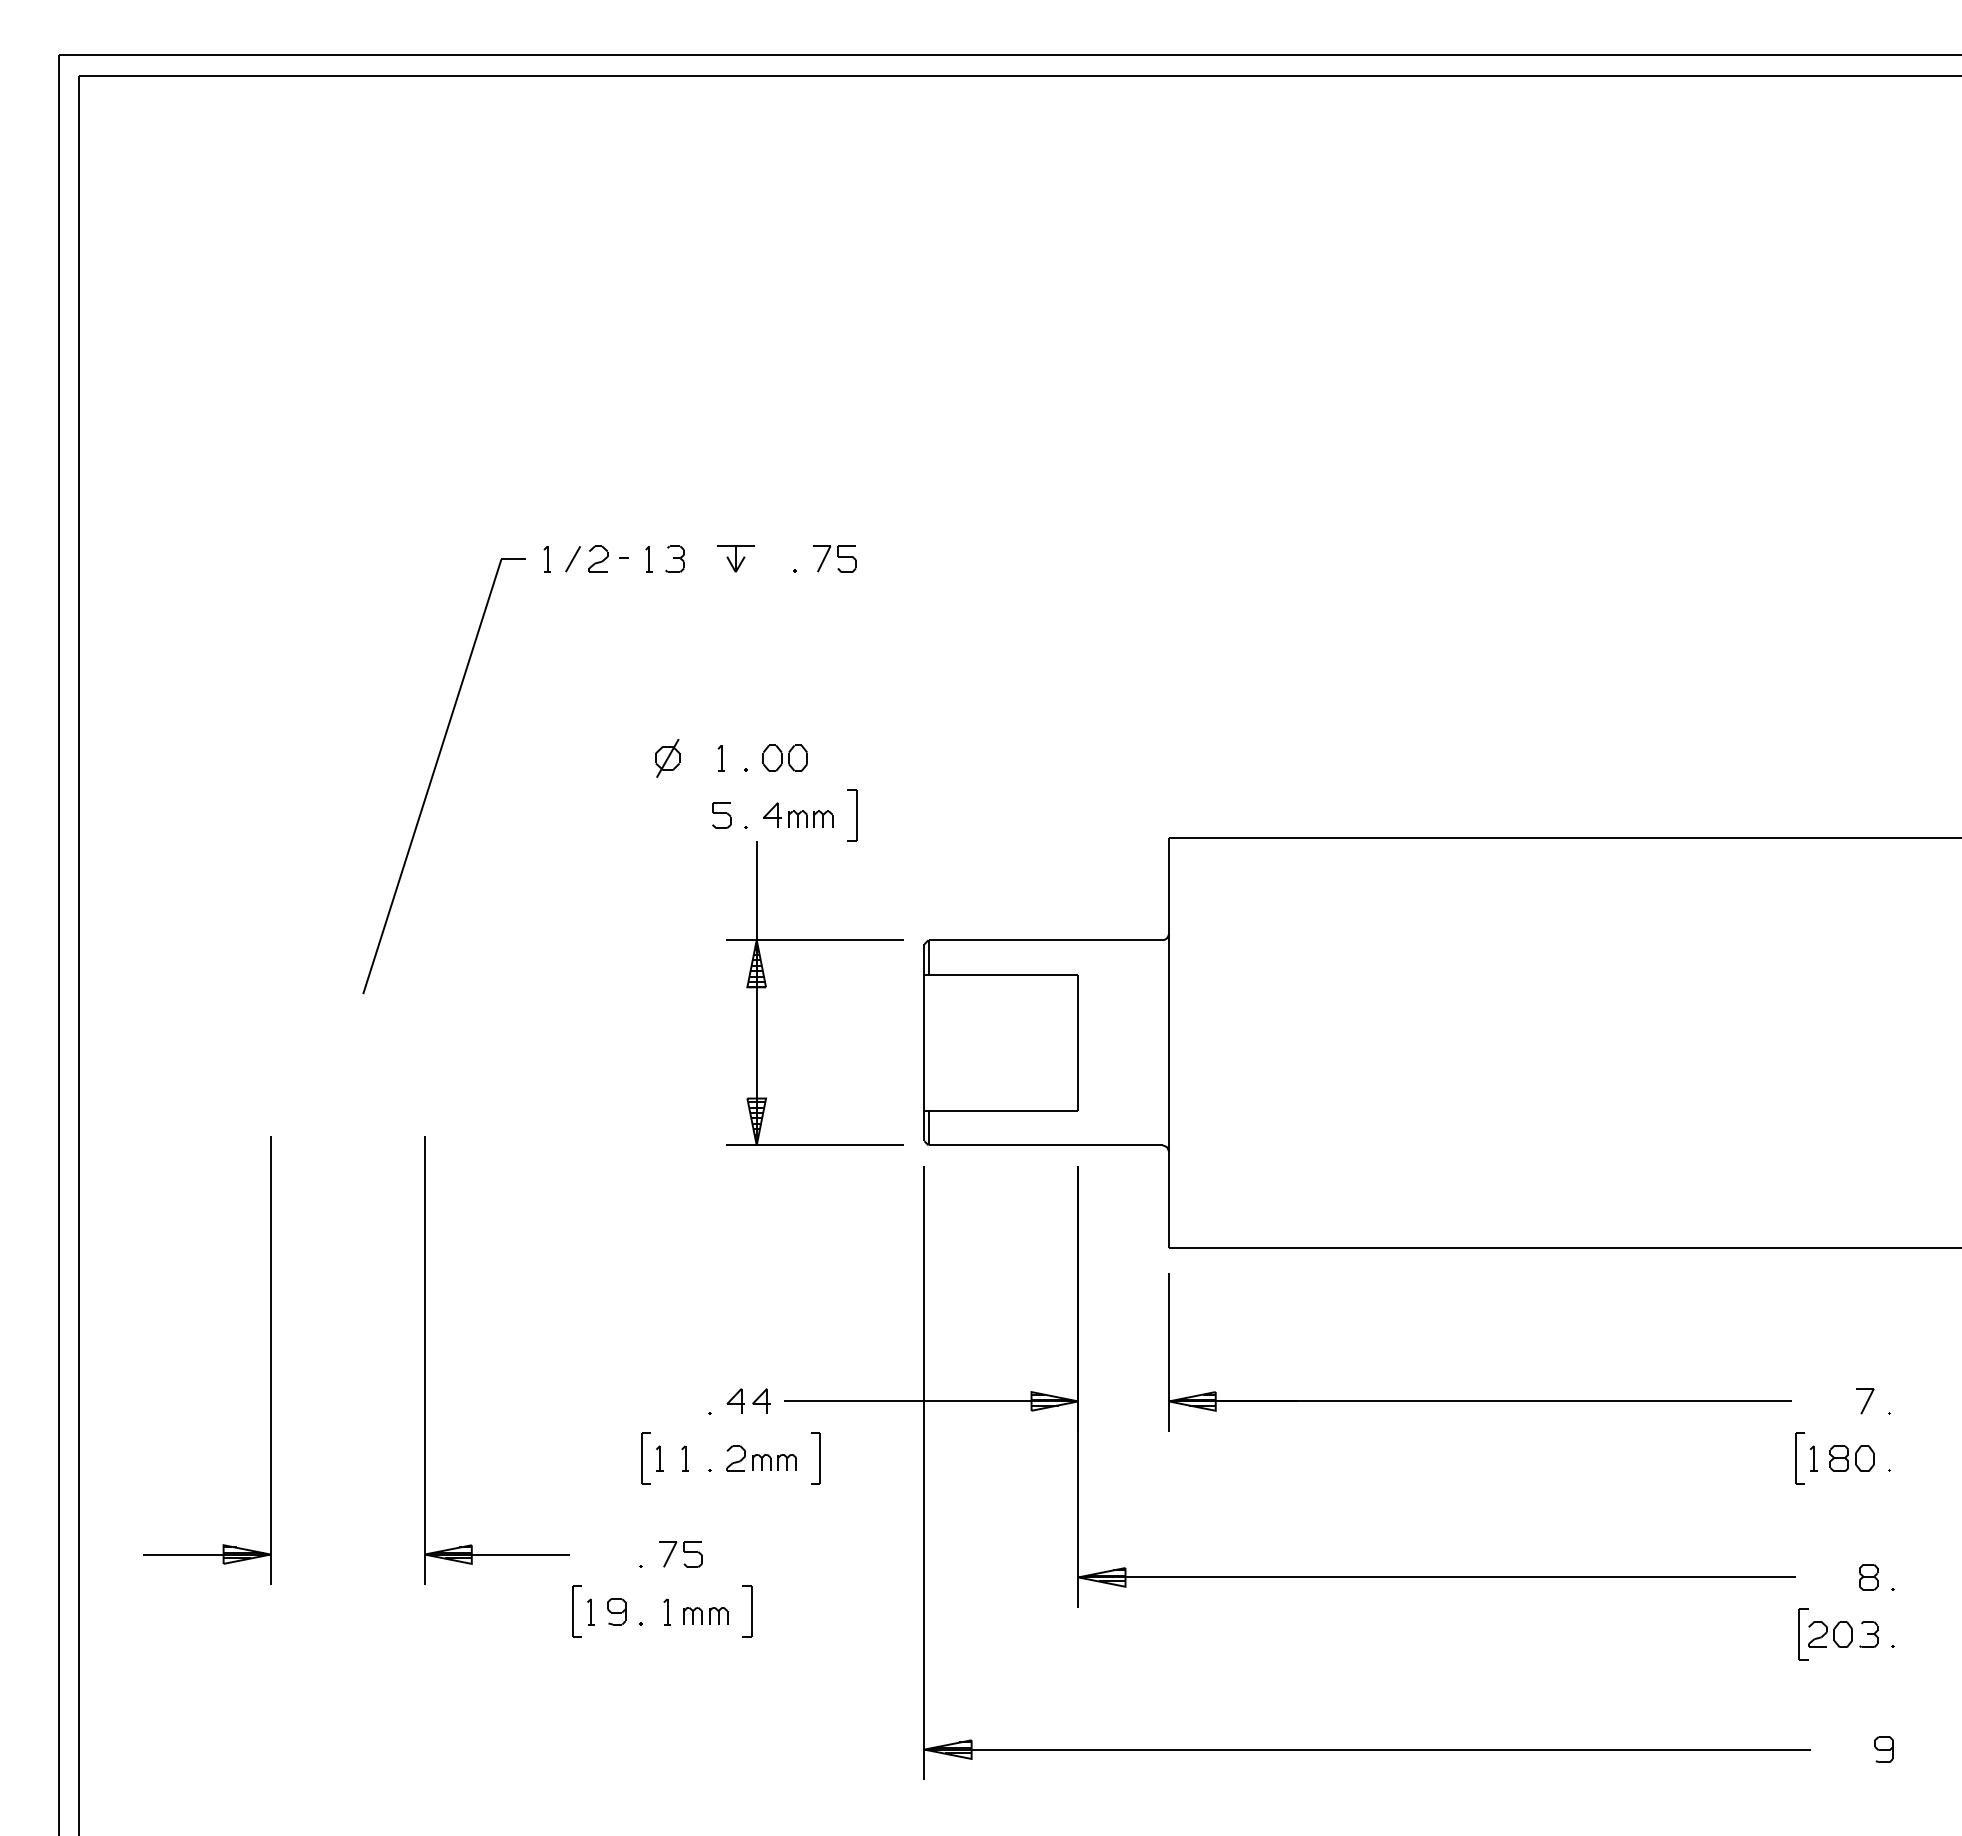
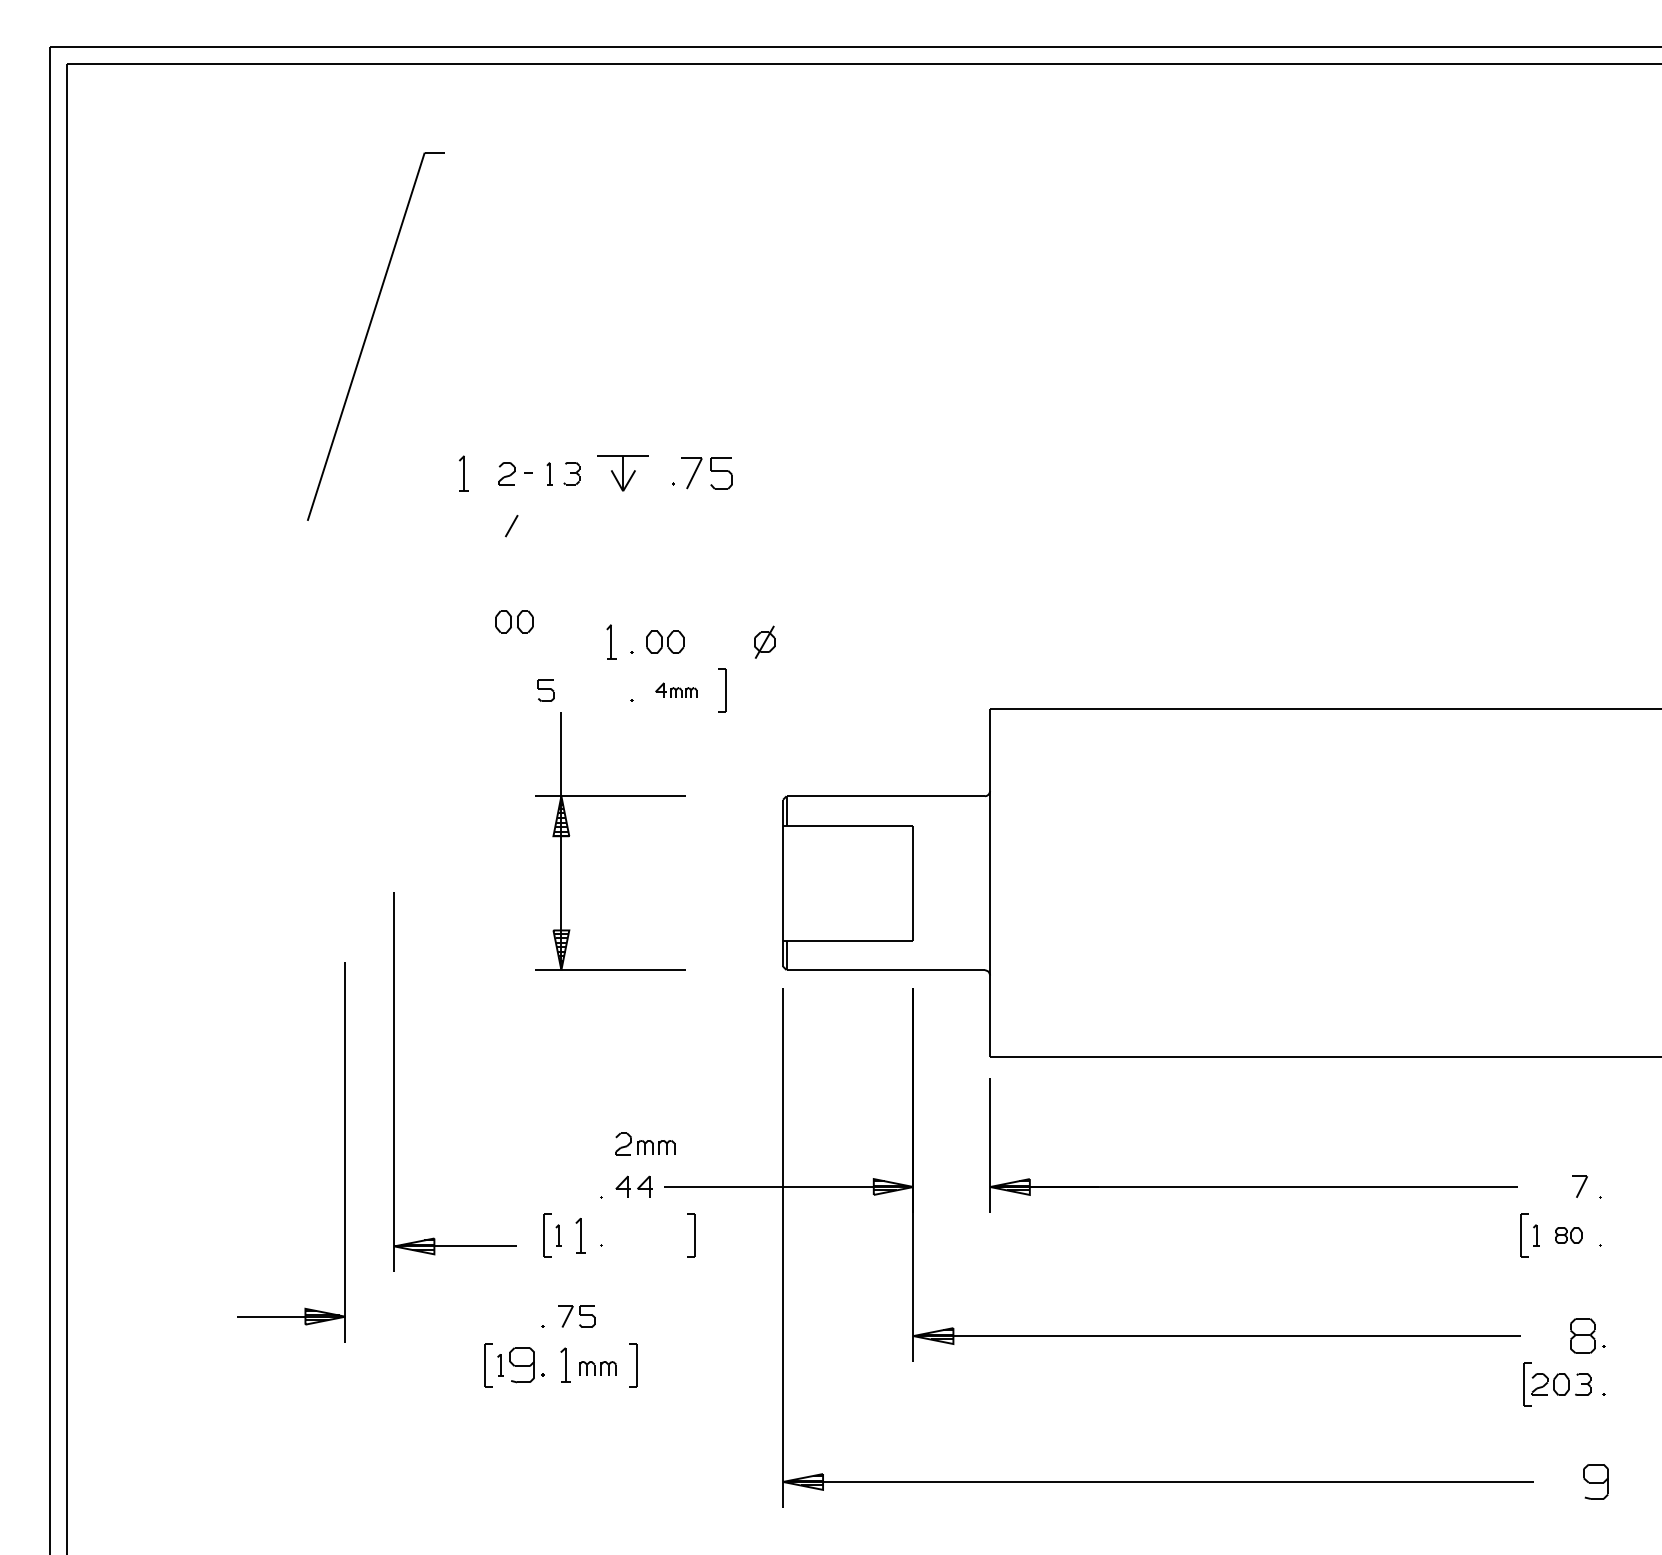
part: (735, 558) -> (623, 472), size x1.6
part: (834, 558) -> (706, 472), size x1.4
part: (546, 559) -> (462, 473), size x1.6
line: (572, 559) -> (511, 526), moved
part: (606, 733) -> (513, 621), added
part: (667, 757) -> (764, 641), moved
part: (720, 758) -> (610, 642), size x1.6
part: (434, 773) -> (368, 334), moved
part: (798, 814) -> (676, 689), size x0.7
part: (721, 815) -> (545, 690), moved
part: (766, 987) -> (569, 836), moved
part: (270, 1360) -> (345, 1152), moved
part: (425, 1360) -> (395, 1082), moved
part: (684, 1458) -> (579, 1235), size x1.6
part: (761, 1458) -> (645, 1143), moved
part: (1851, 1458) -> (1568, 1235), size x0.7
part: (1868, 1577) -> (1582, 1336), size x1.6
part: (616, 1611) -> (522, 1364), size x1.6
part: (666, 1611) -> (564, 1364), size x1.6
part: (1883, 1749) -> (1595, 1481), size x1.6

